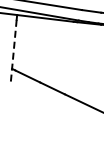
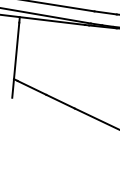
line: (13, 52) -> (15, 60), dashed -> solid

